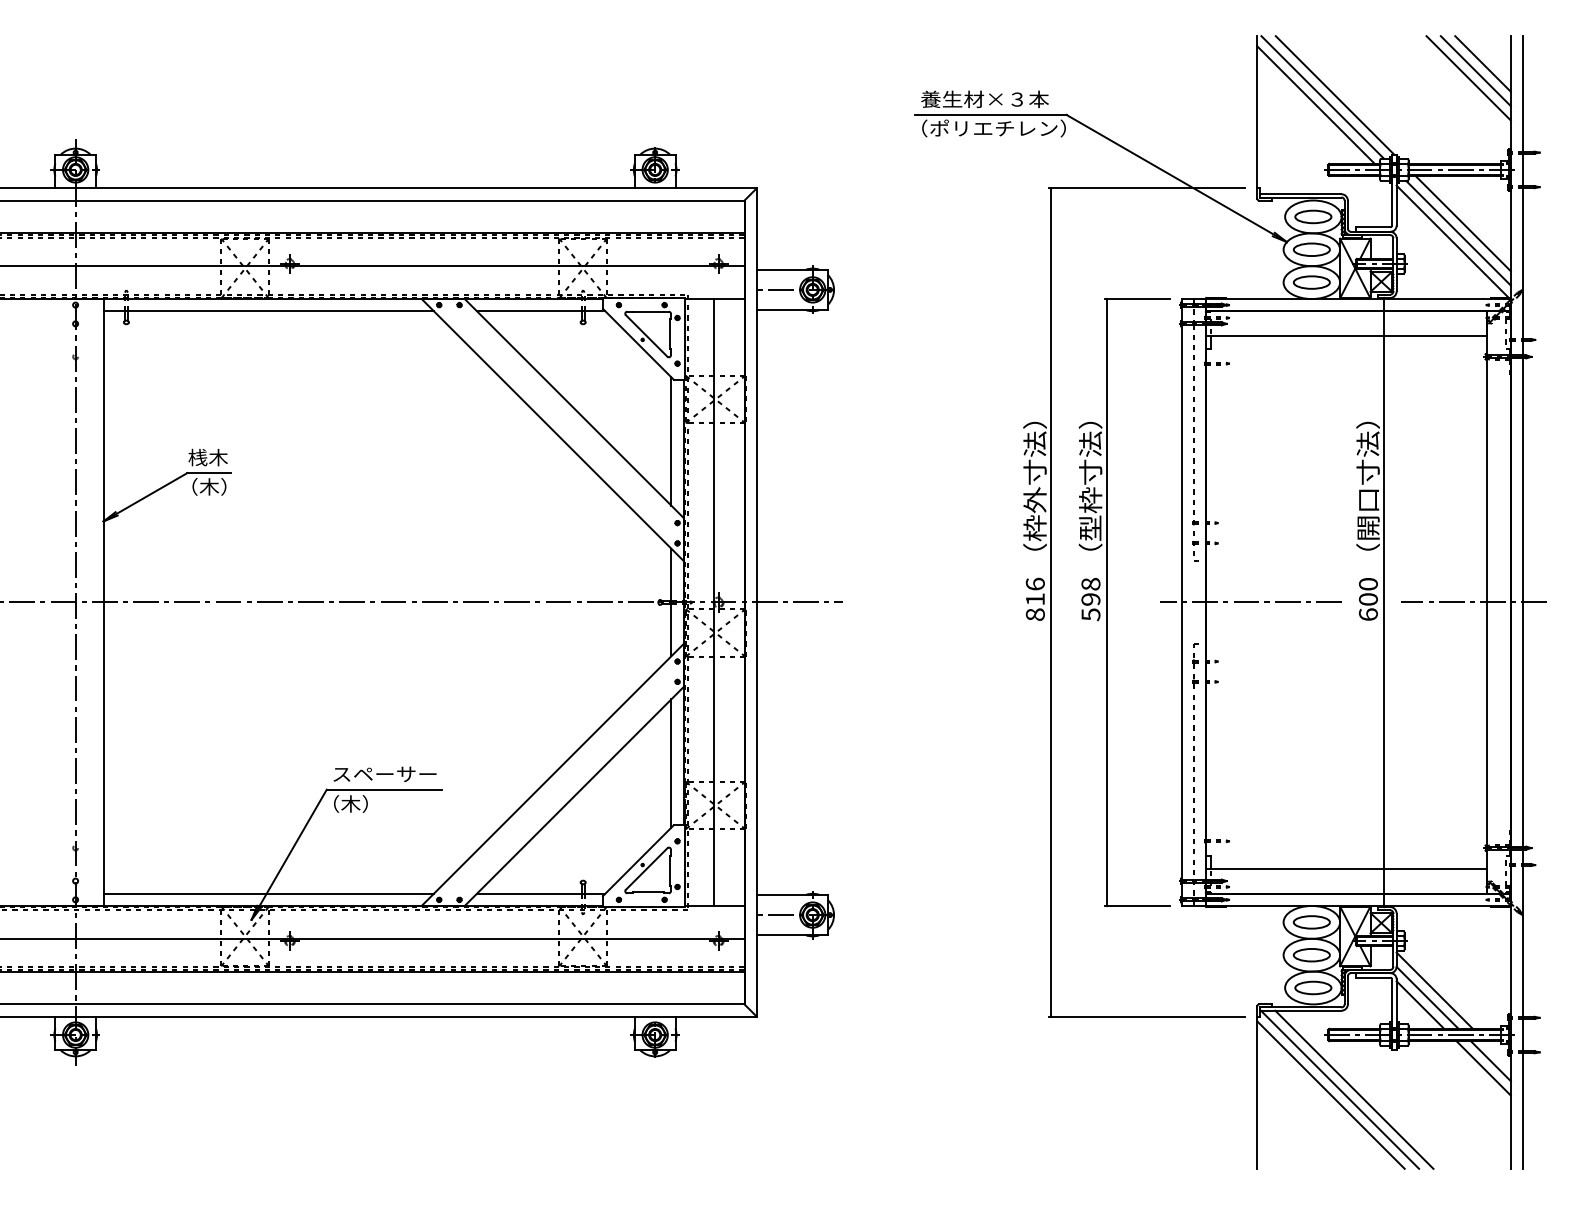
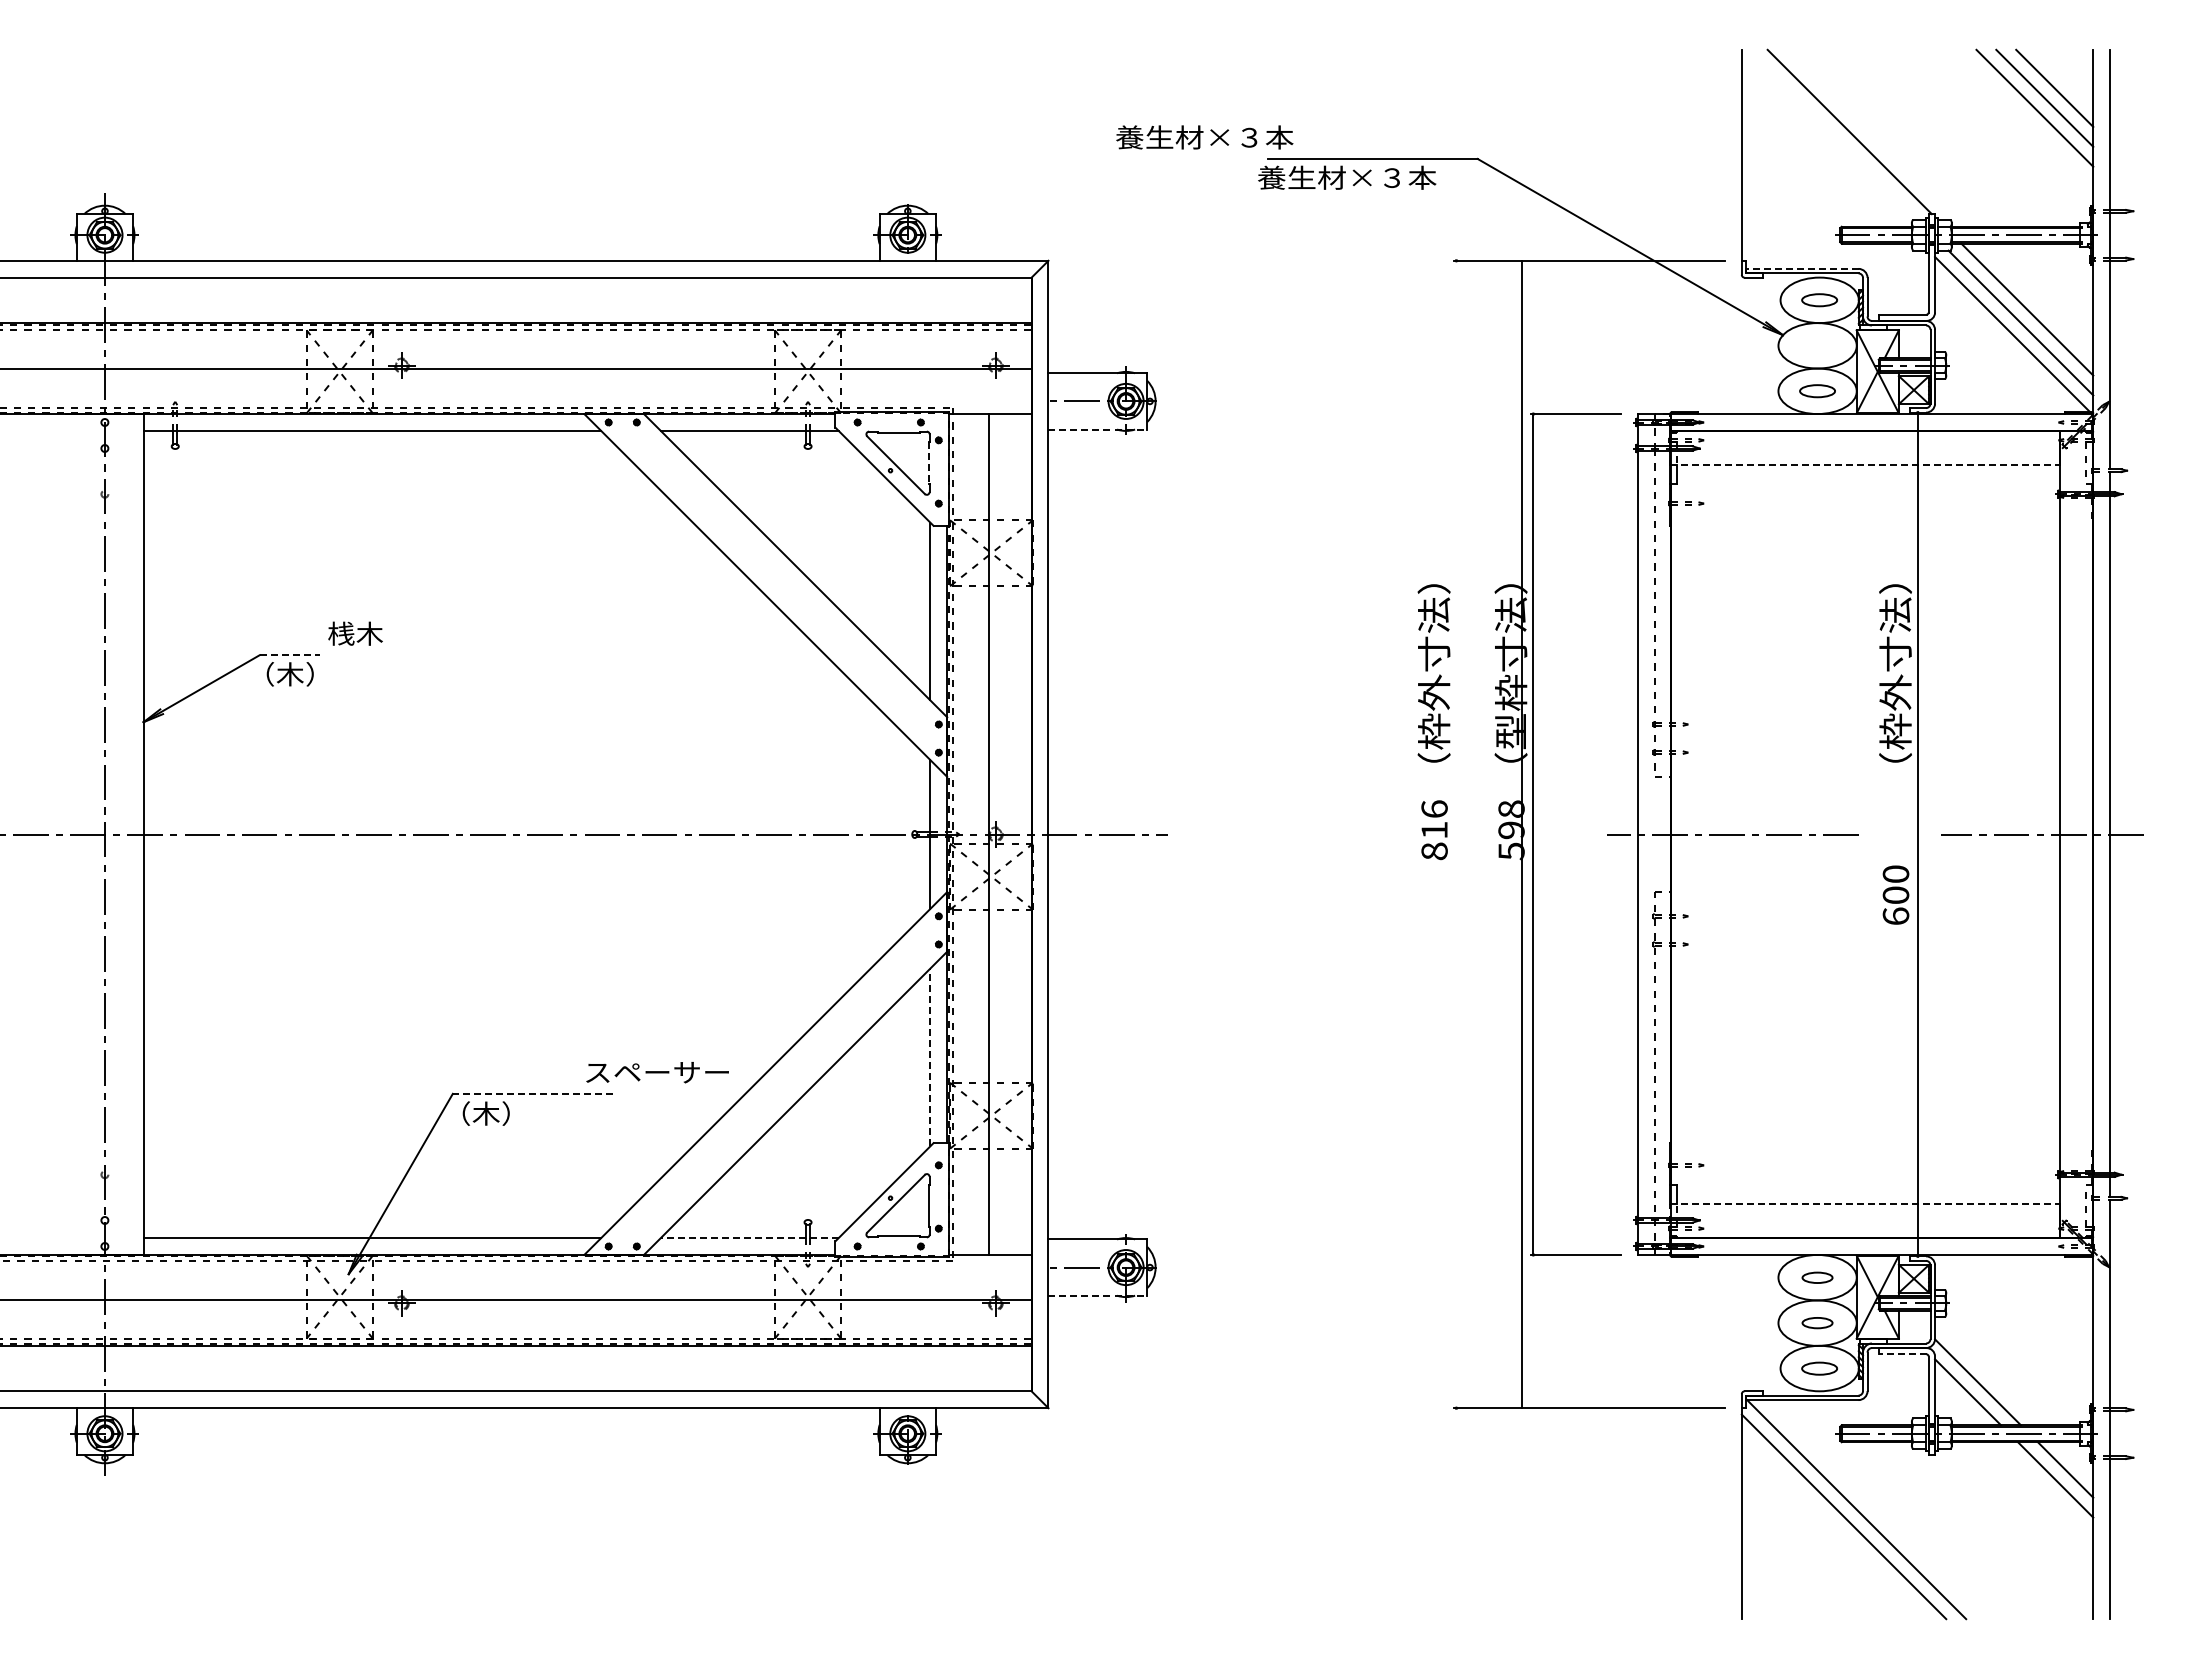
line: (1322, 97) -> (1832, 134), removed
text: (984, 99) -> (1204, 137), moved
line: (1315, 104) -> (1822, 144), removed
text: (986, 128) -> (1367, 177), （ポリエチレン） -> 養生材×３本
line: (1300, 193) -> (1801, 268), solid -> dashed
part: (1313, 216) -> (1819, 299), size x0.7
part: (1311, 249) -> (1817, 345), removed
part: (1311, 282) -> (1817, 390), size x0.7
line: (792, 310) -> (1098, 429), solid -> dashed
line: (670, 334) -> (928, 463), solid -> dashed
line: (1345, 335) -> (1864, 464), solid -> dashed
text: (208, 457) -> (355, 633), moved
line: (208, 473) -> (289, 655), solid -> dashed
text: (1368, 513) -> (1895, 711), （開口寸法） -> （枠外寸法）
text: (1368, 598) -> (1895, 894), moved
line: (1051, 602) -> (1522, 834), moved
line: (671, 763) -> (930, 1057), solid -> dashed
text: (384, 774) -> (657, 1072), moved
line: (384, 789) -> (532, 1093), solid -> dashed
line: (1345, 869) -> (1864, 1204), solid -> dashed
line: (540, 894) -> (749, 1238), solid -> dashed
part: (1311, 922) -> (1817, 1277), size x0.6
line: (792, 935) -> (1098, 1295), solid -> dashed
part: (1311, 954) -> (1817, 1322), size x0.6
line: (1373, 977) -> (1902, 1354), solid -> dashed
part: (1313, 987) -> (1819, 1368), size x0.7
line: (1434, 990) -> (1987, 1372), removed
line: (1354, 1089) -> (1876, 1509), removed

